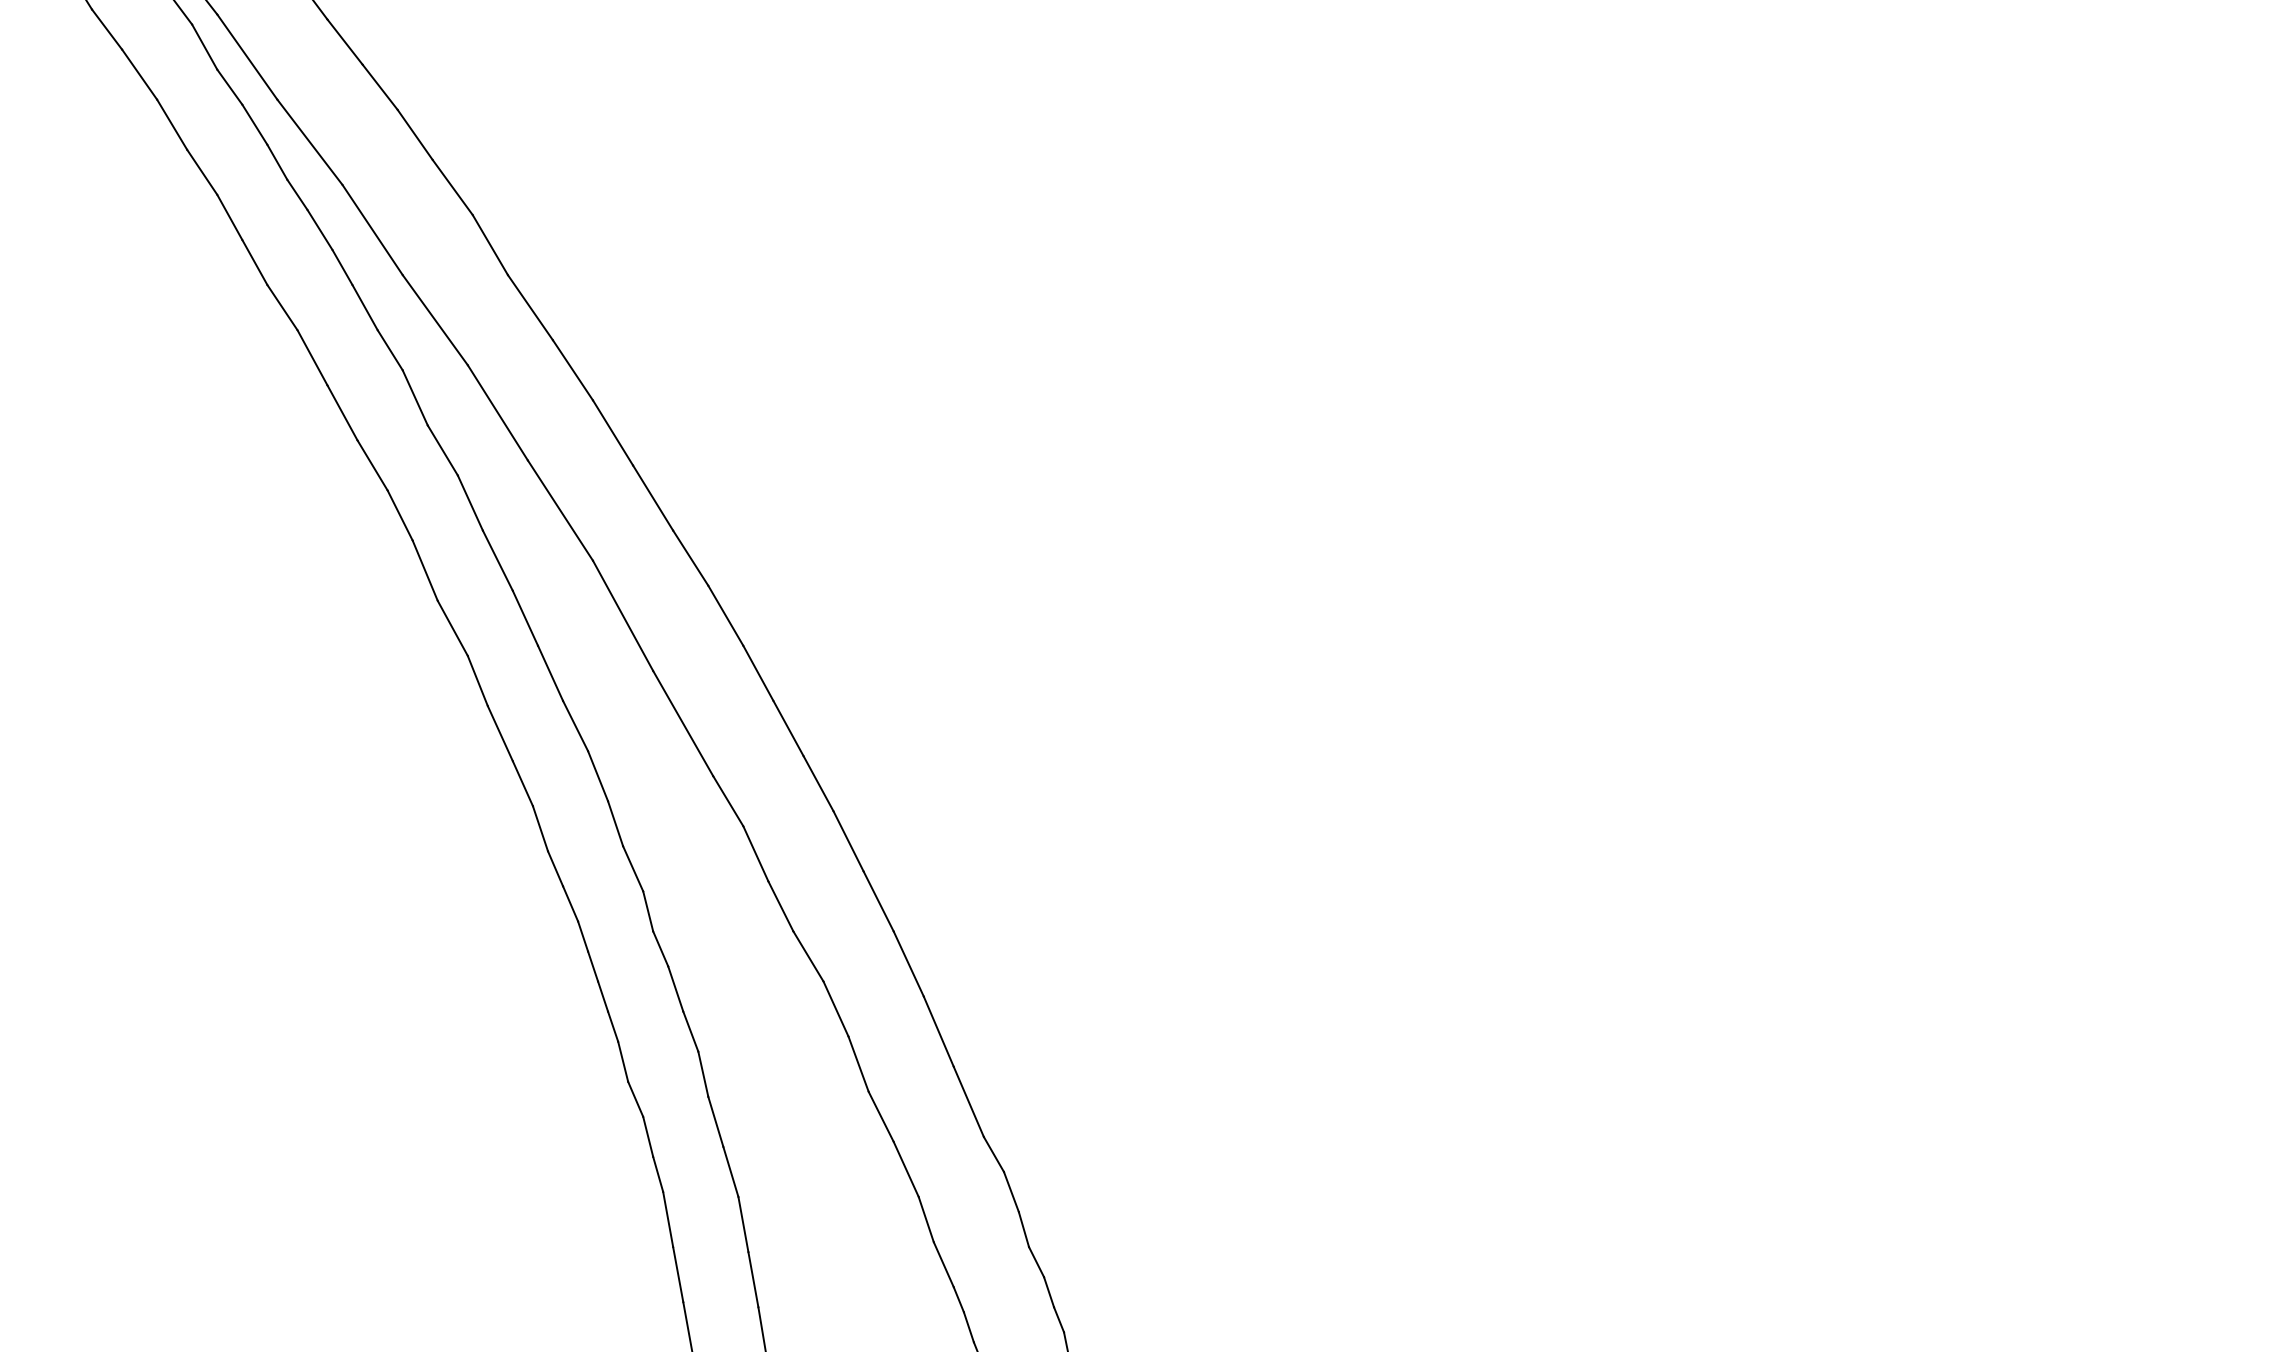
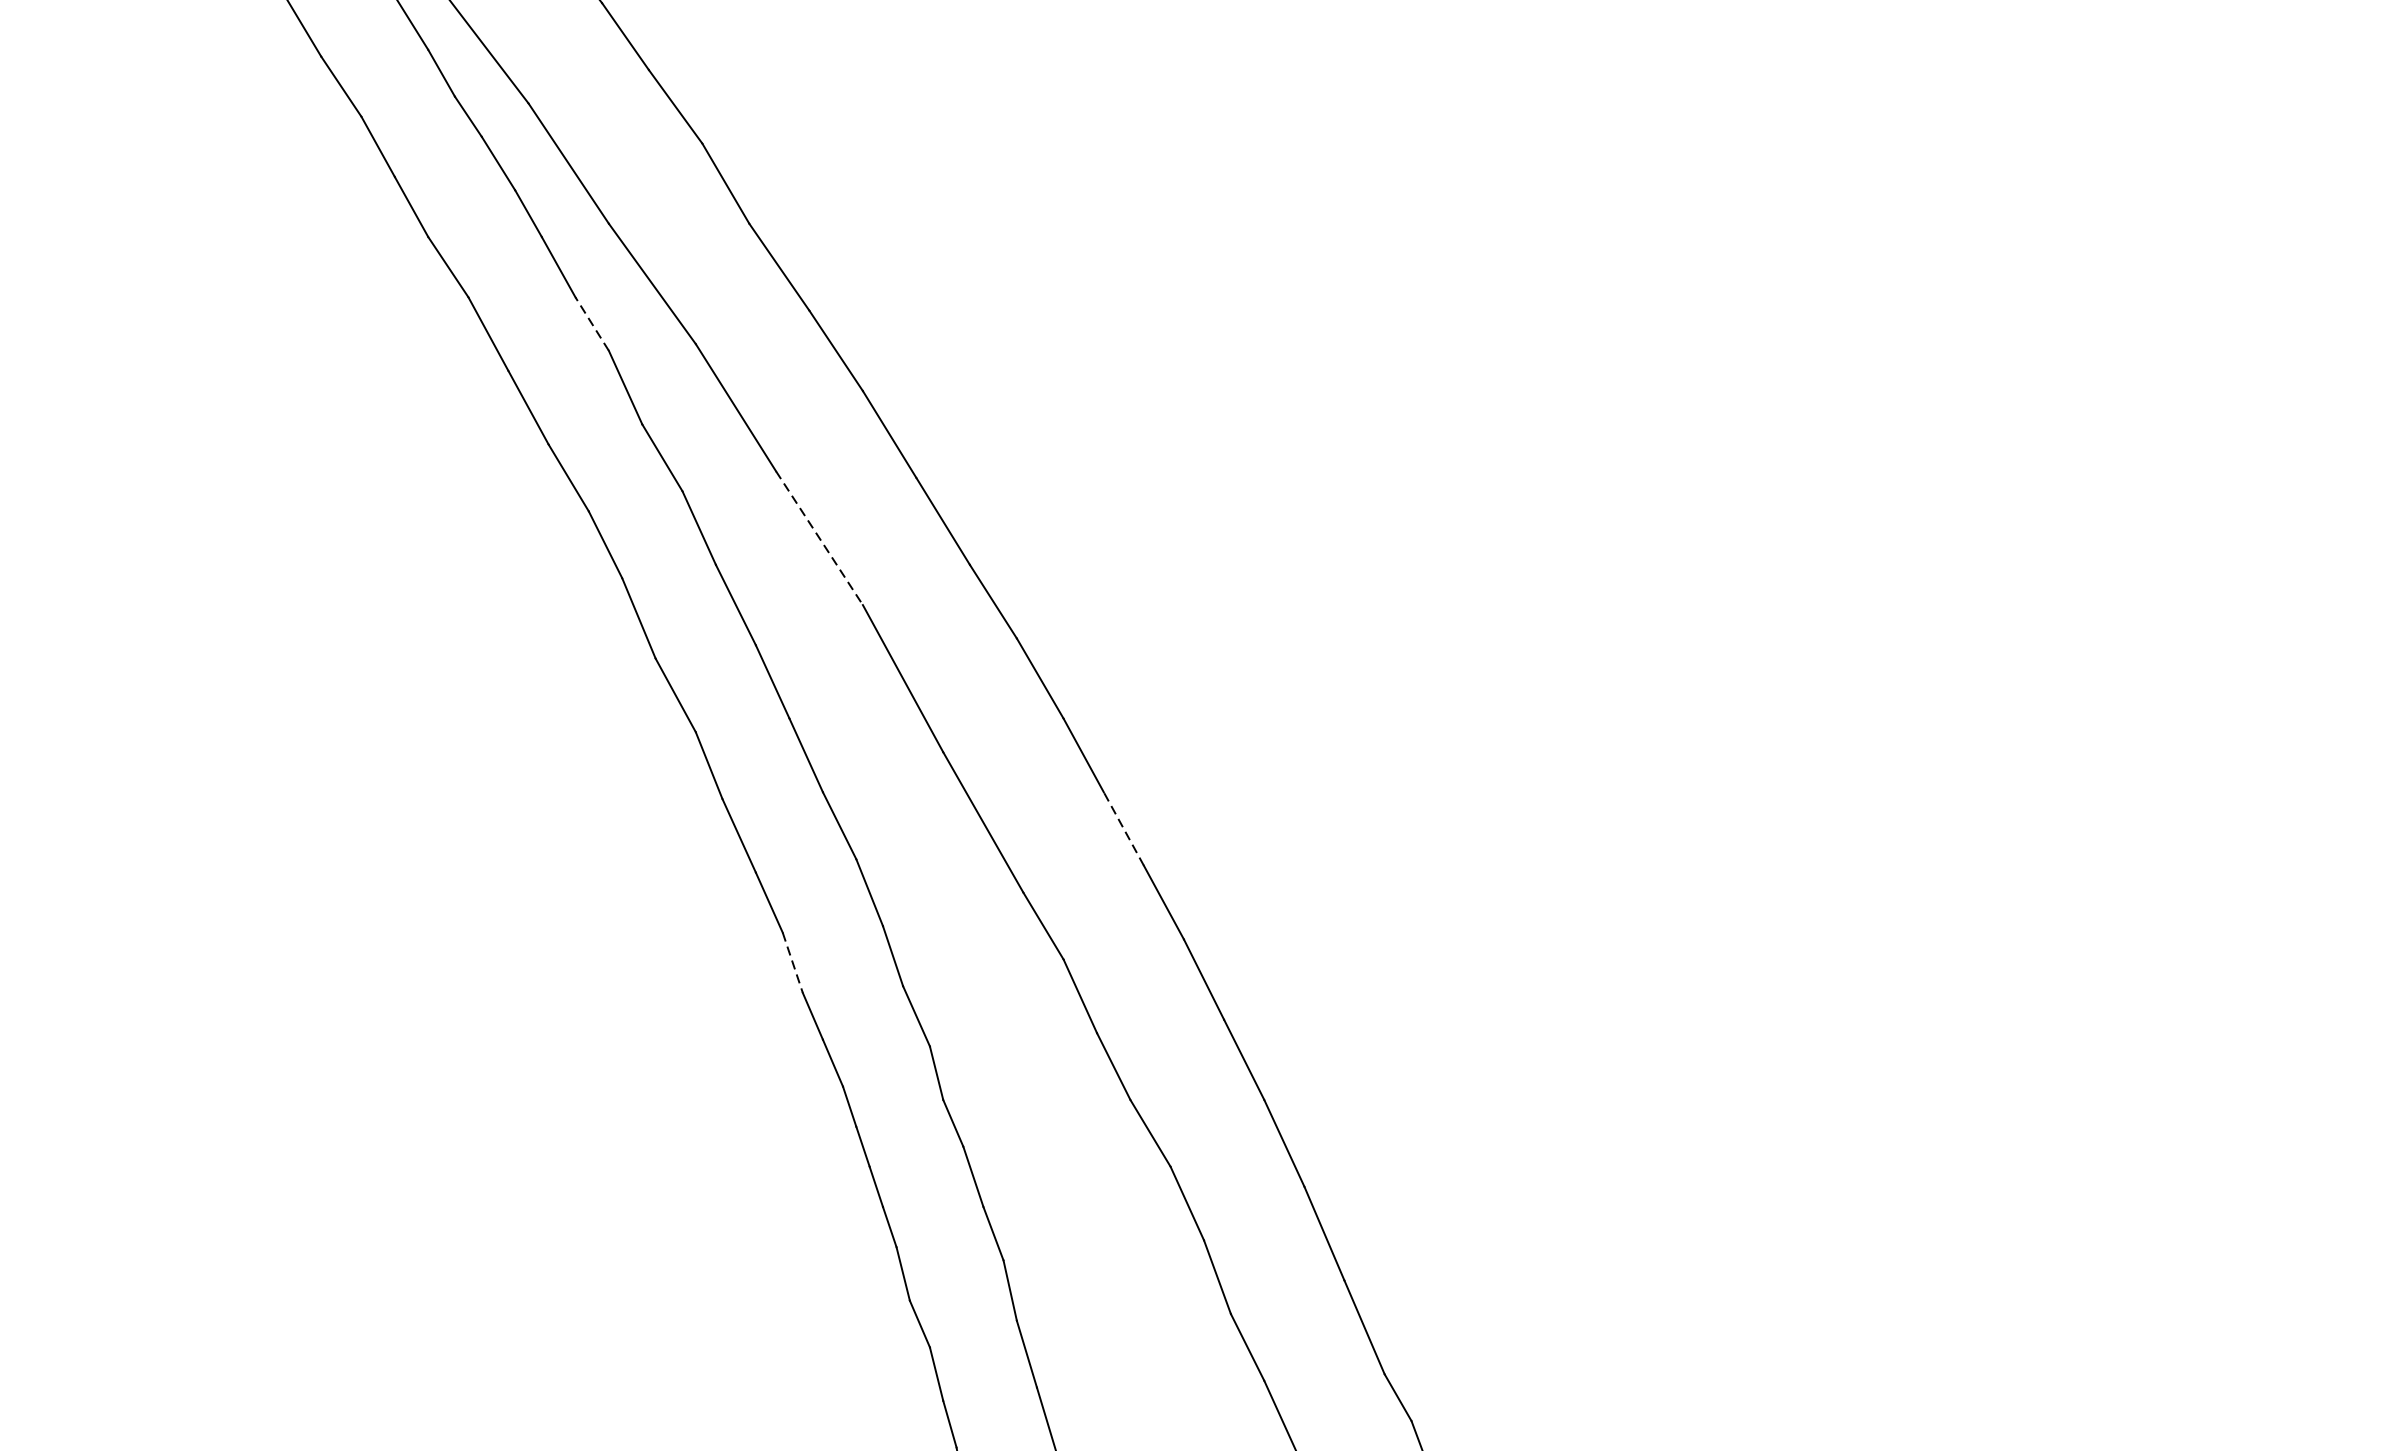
line: (390, 350) -> (592, 324), solid -> dashed
line: (560, 510) -> (819, 538), solid -> dashed
line: (788, 728) -> (1123, 829), solid -> dashed
line: (540, 828) -> (792, 962), solid -> dashed

